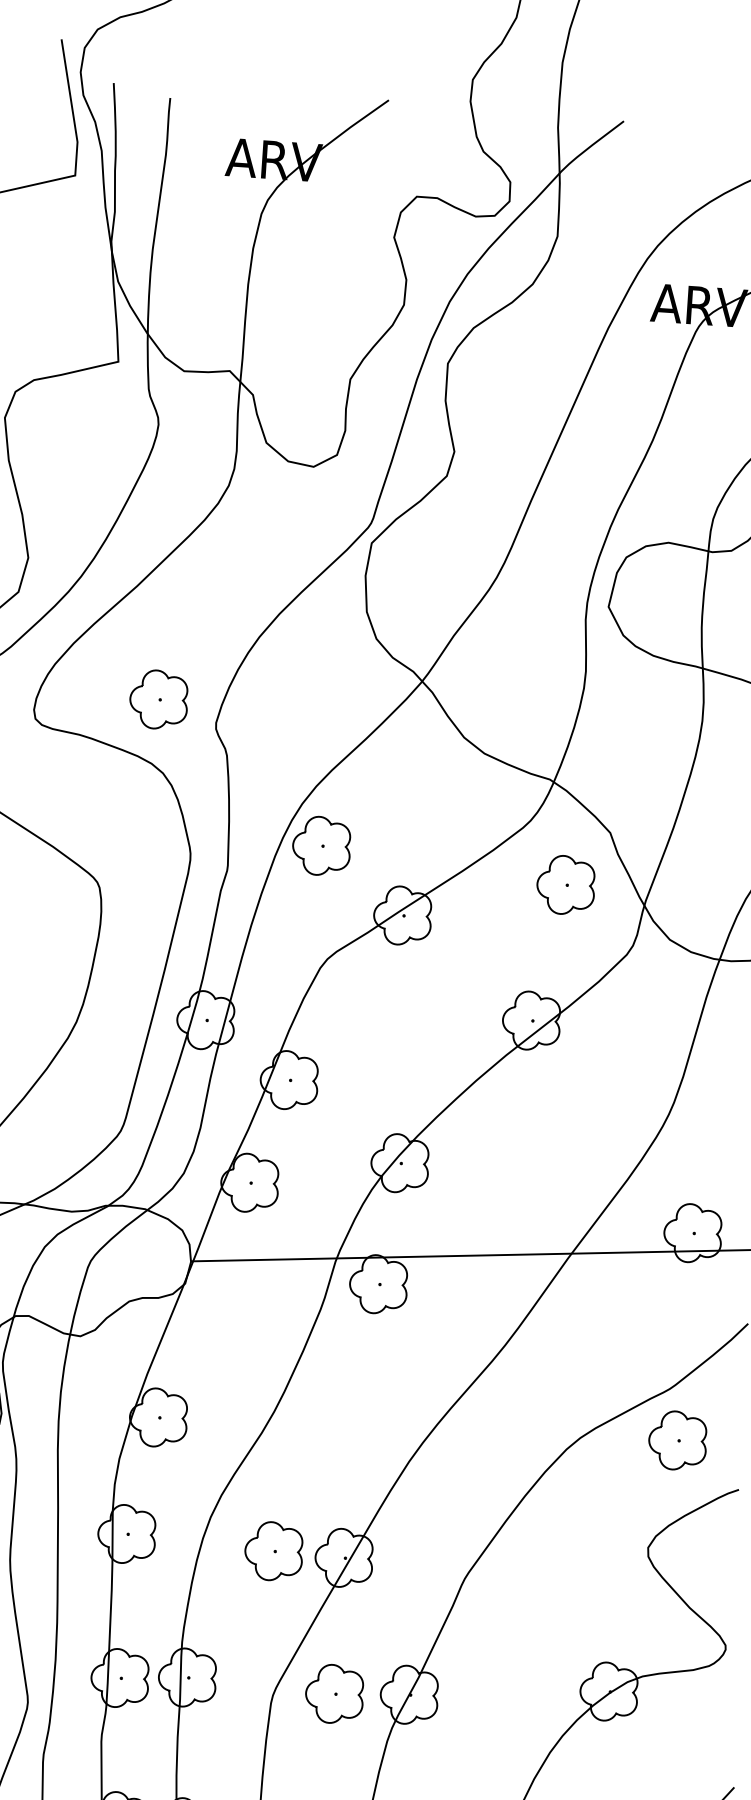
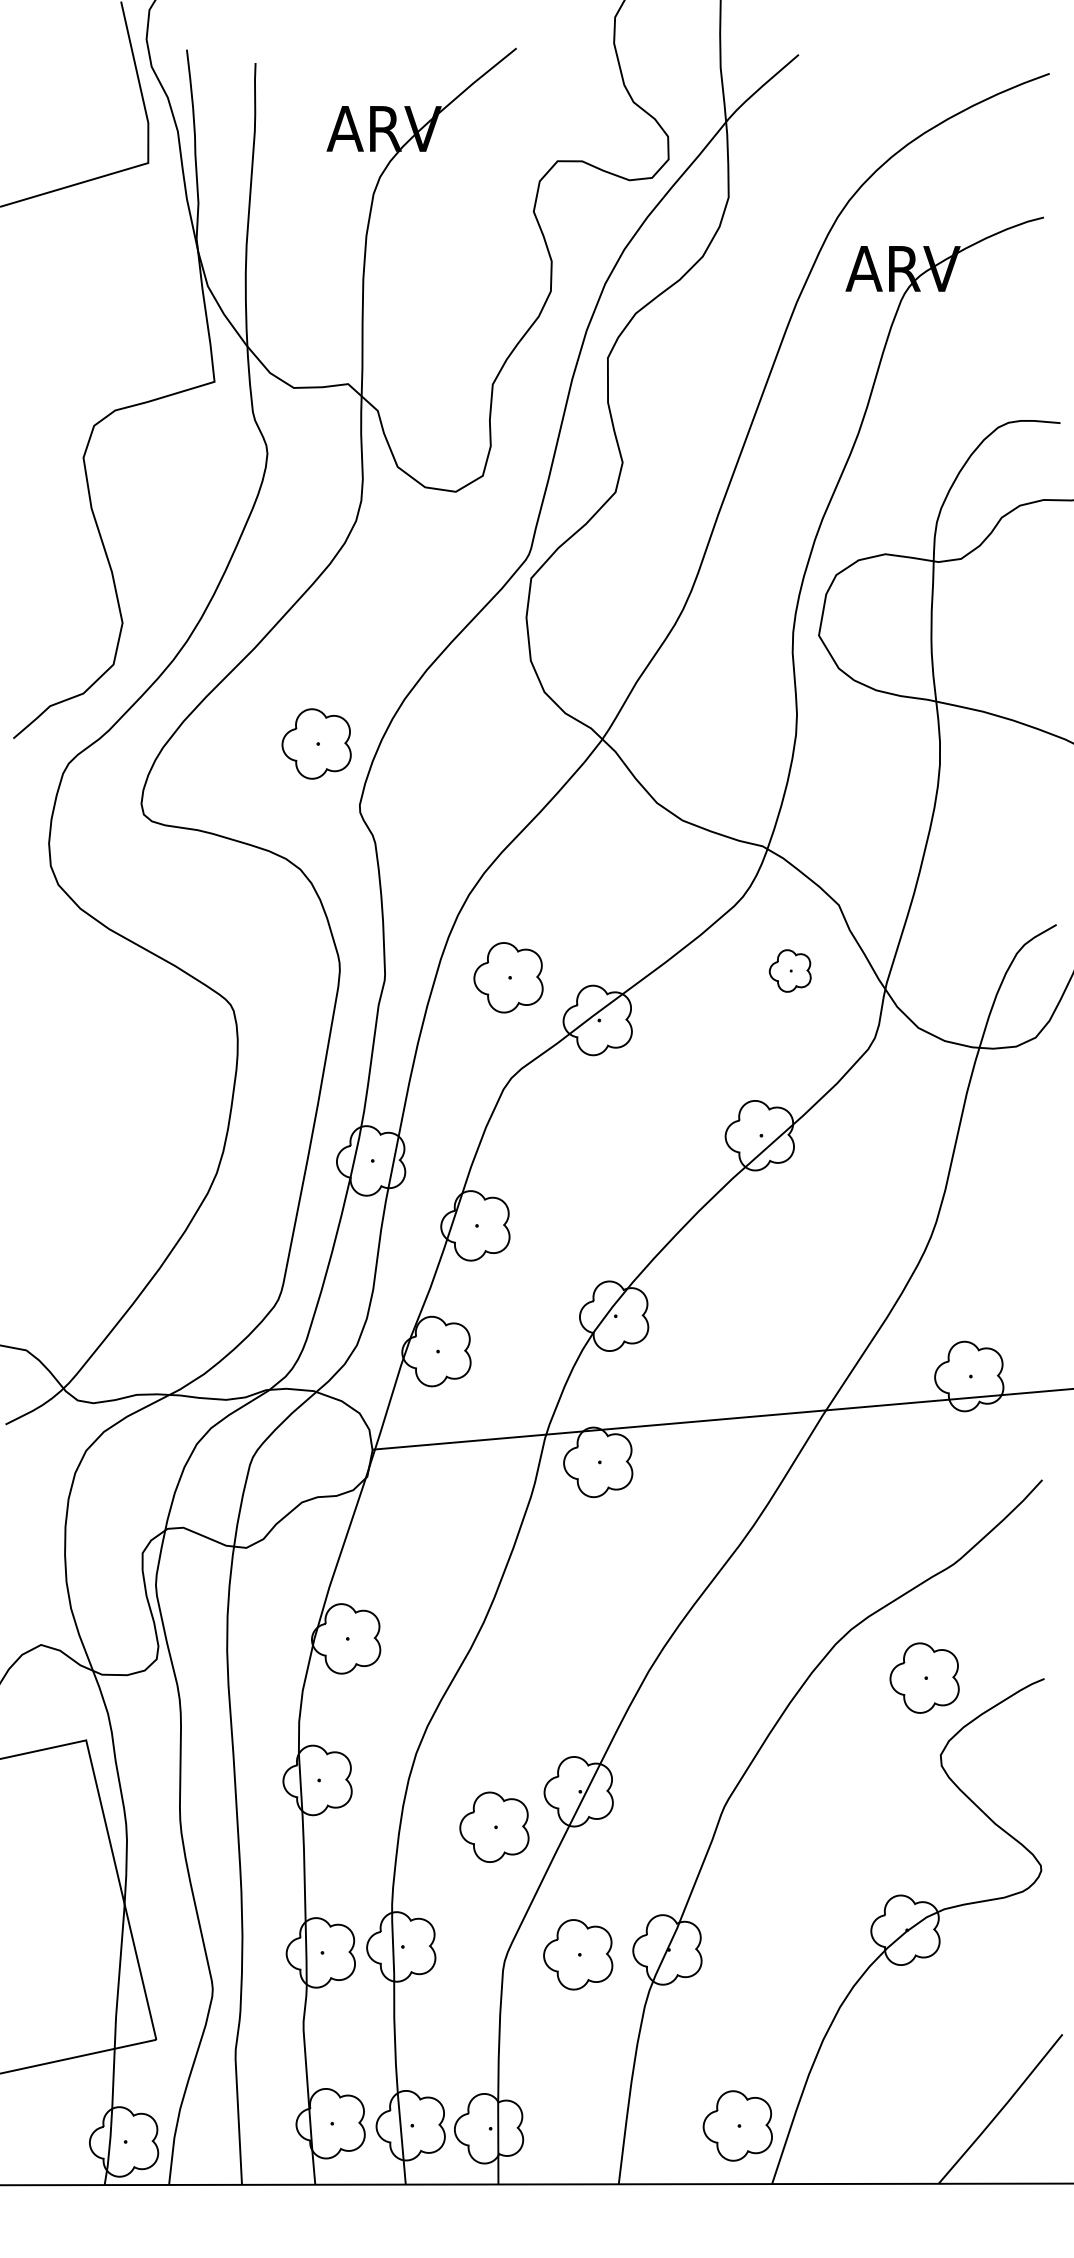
part: (158, 699) -> (316, 743), moved
part: (321, 845) -> (508, 977), moved
part: (566, 884) -> (790, 970), size x0.6
part: (677, 1440) -> (924, 1677), moved
part: (274, 1550) -> (494, 1826), moved

